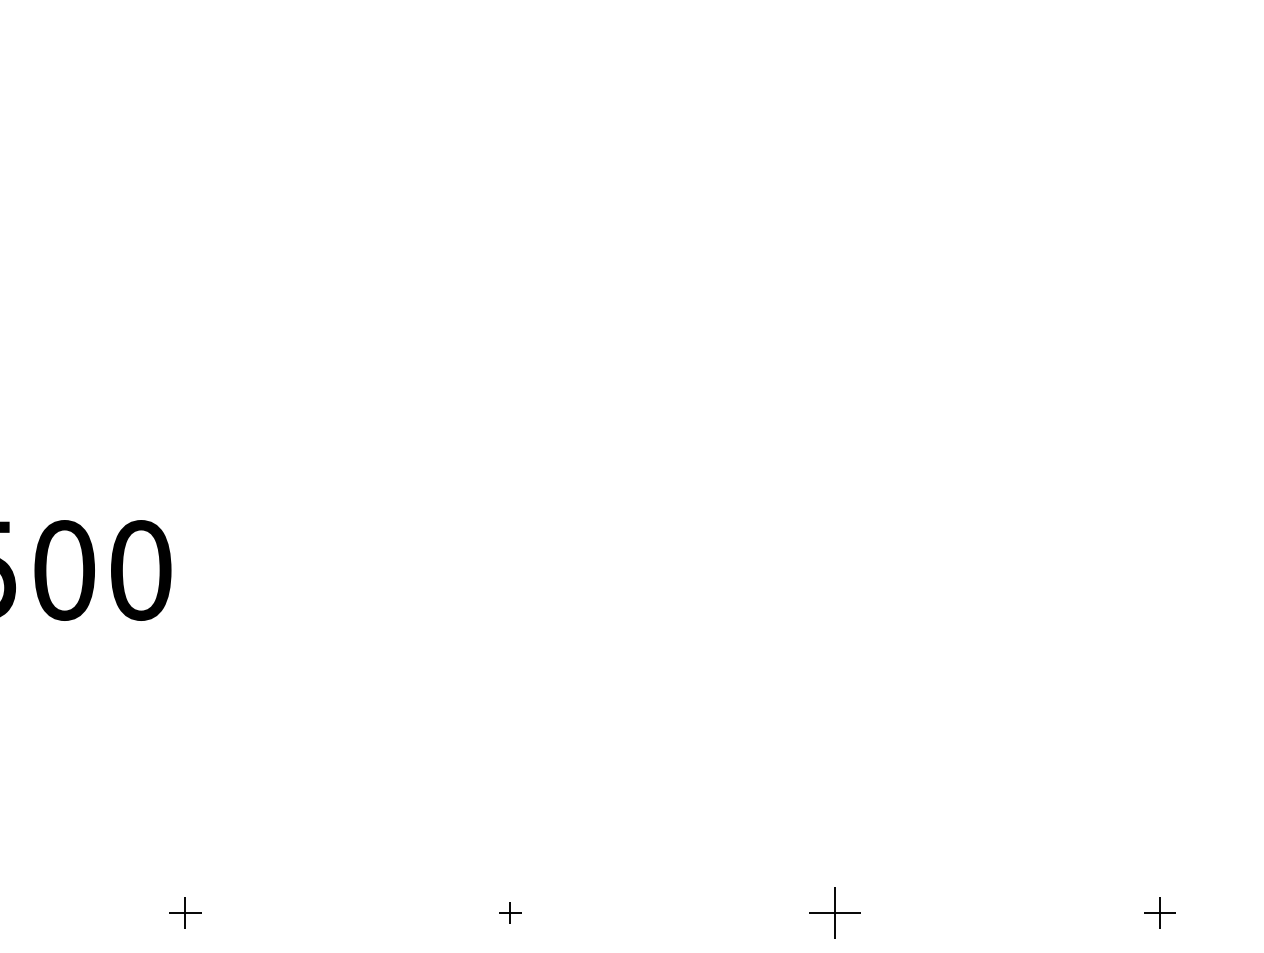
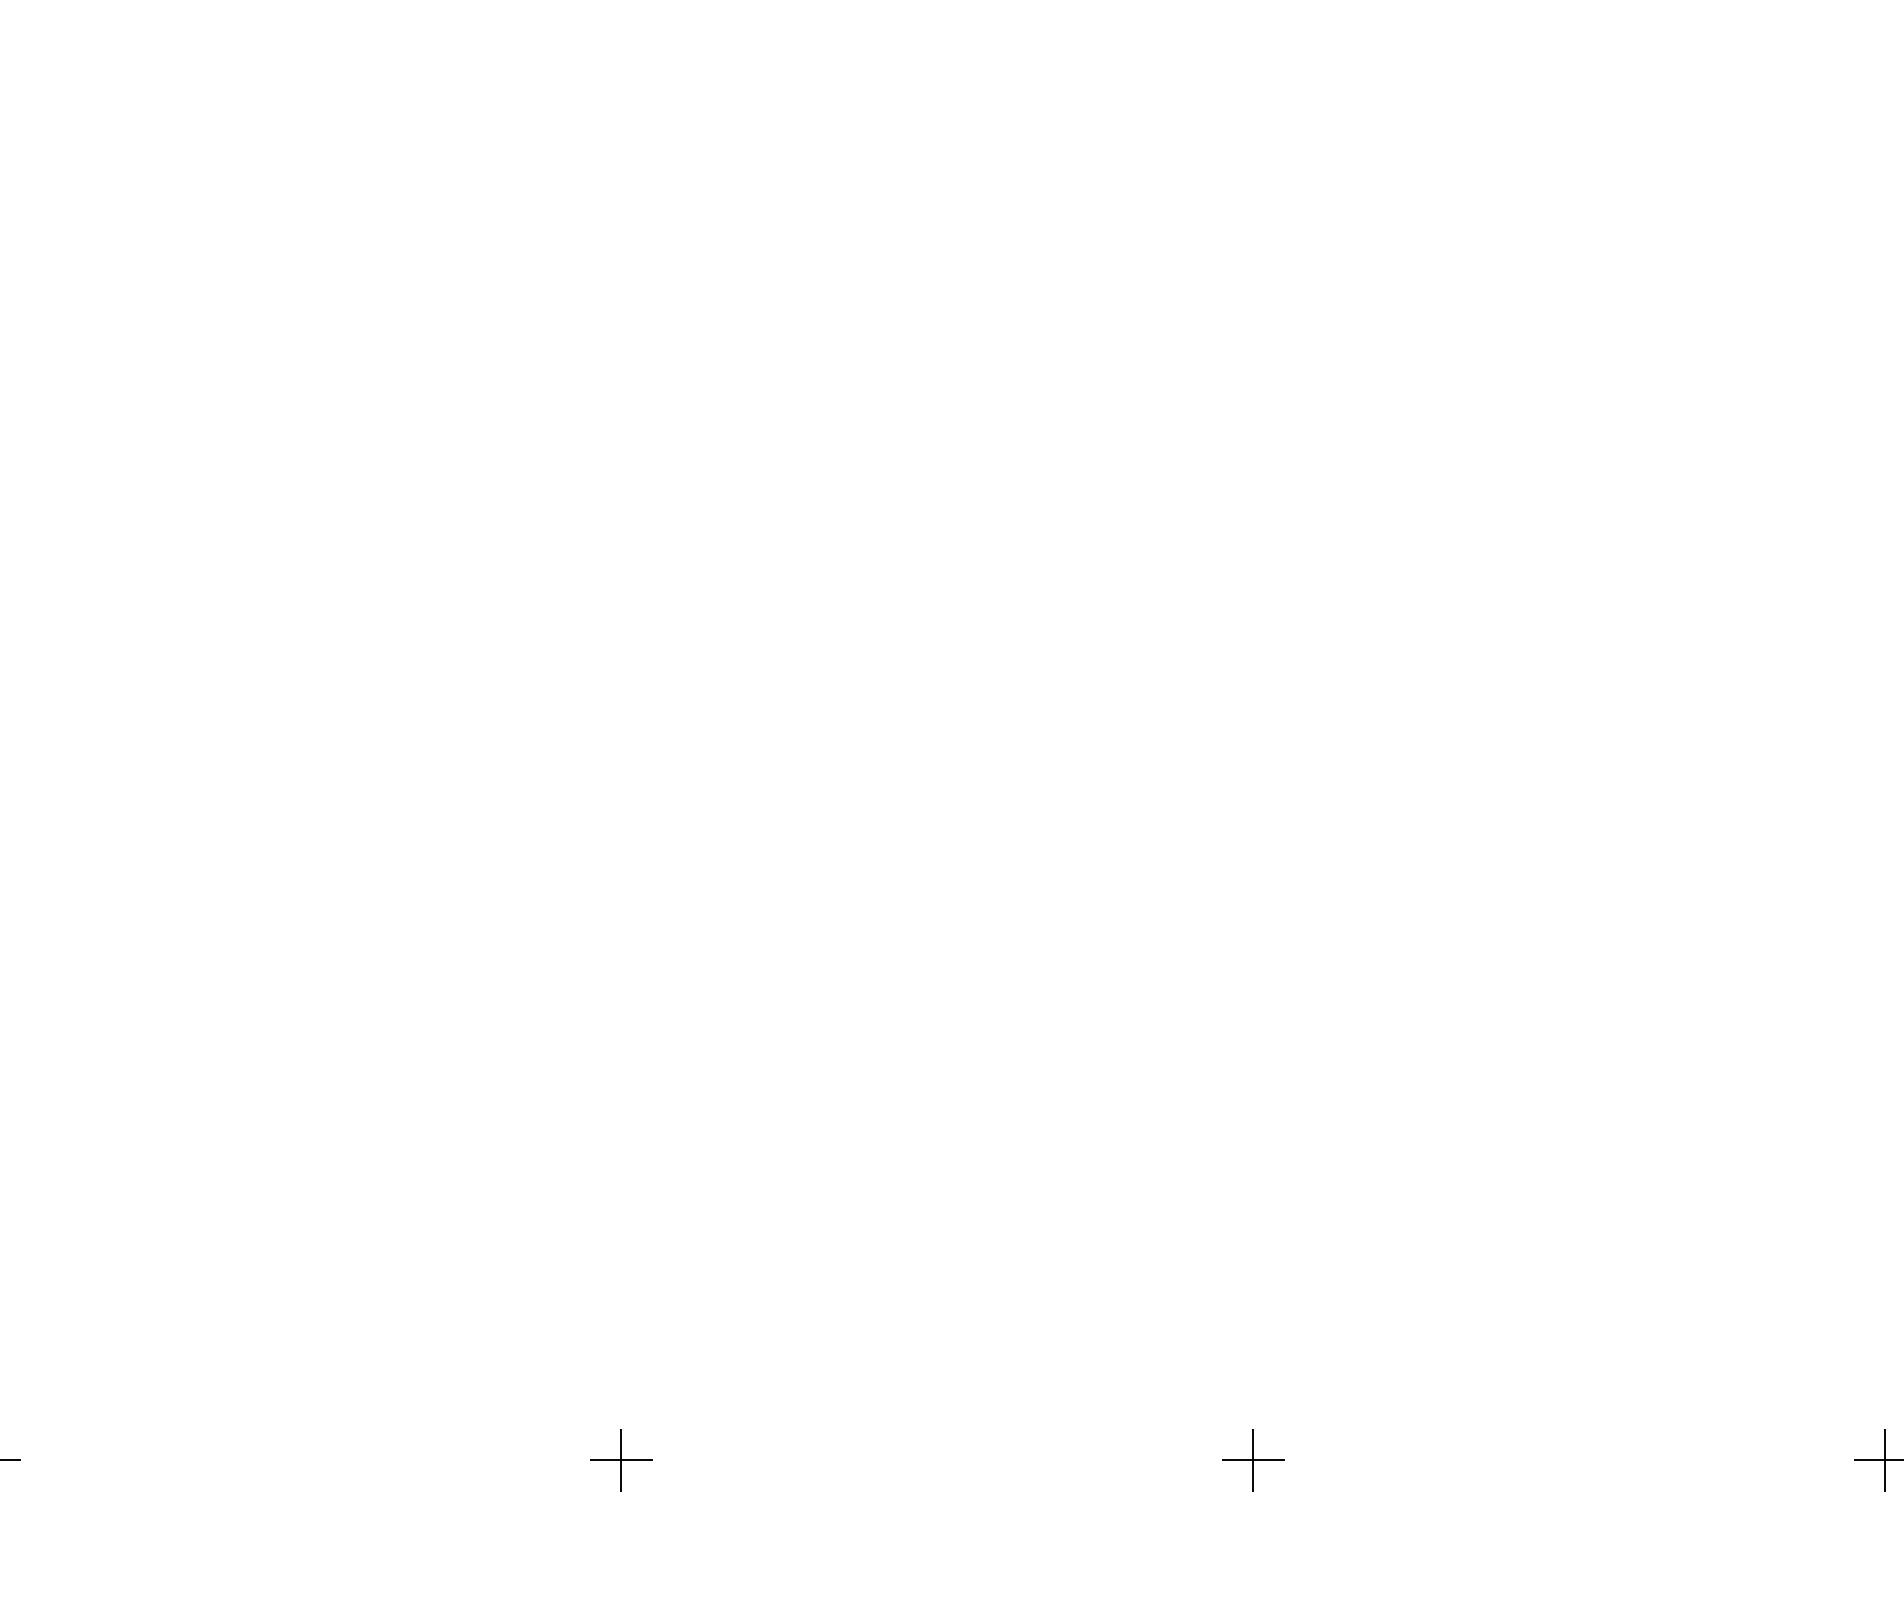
part: (510, 912) -> (621, 1458), size x1.43
part: (834, 912) -> (1252, 1458), size x0.62

